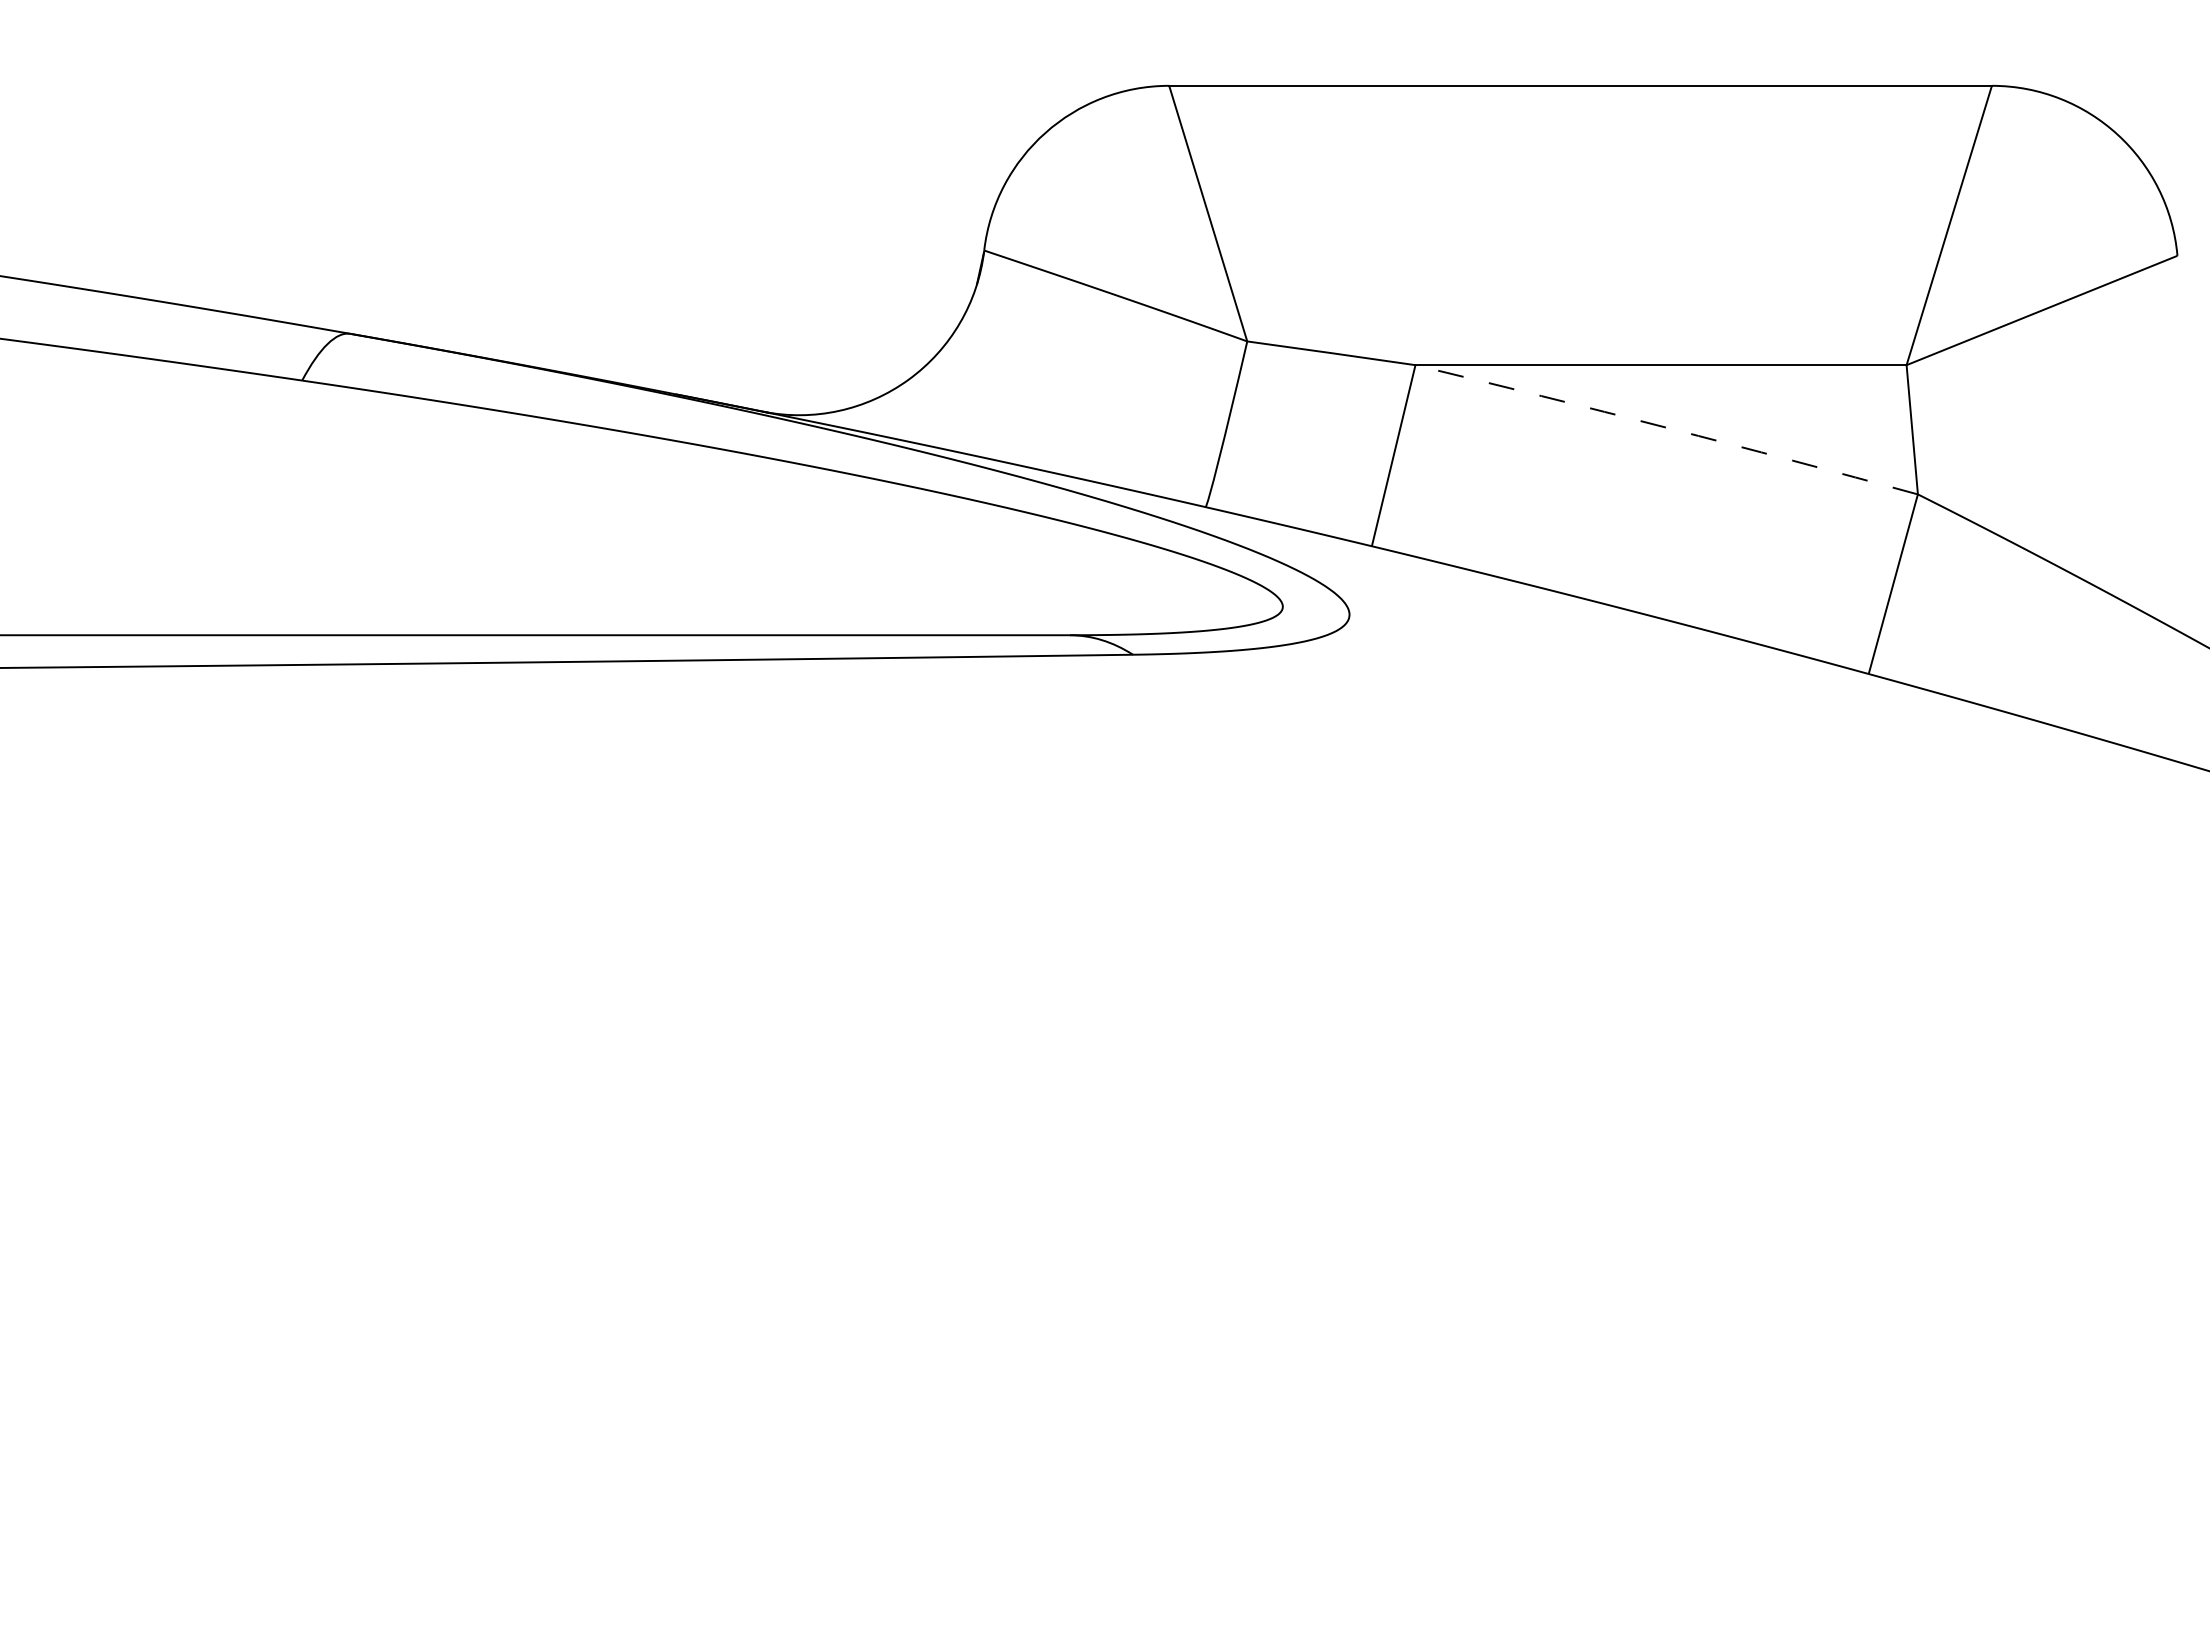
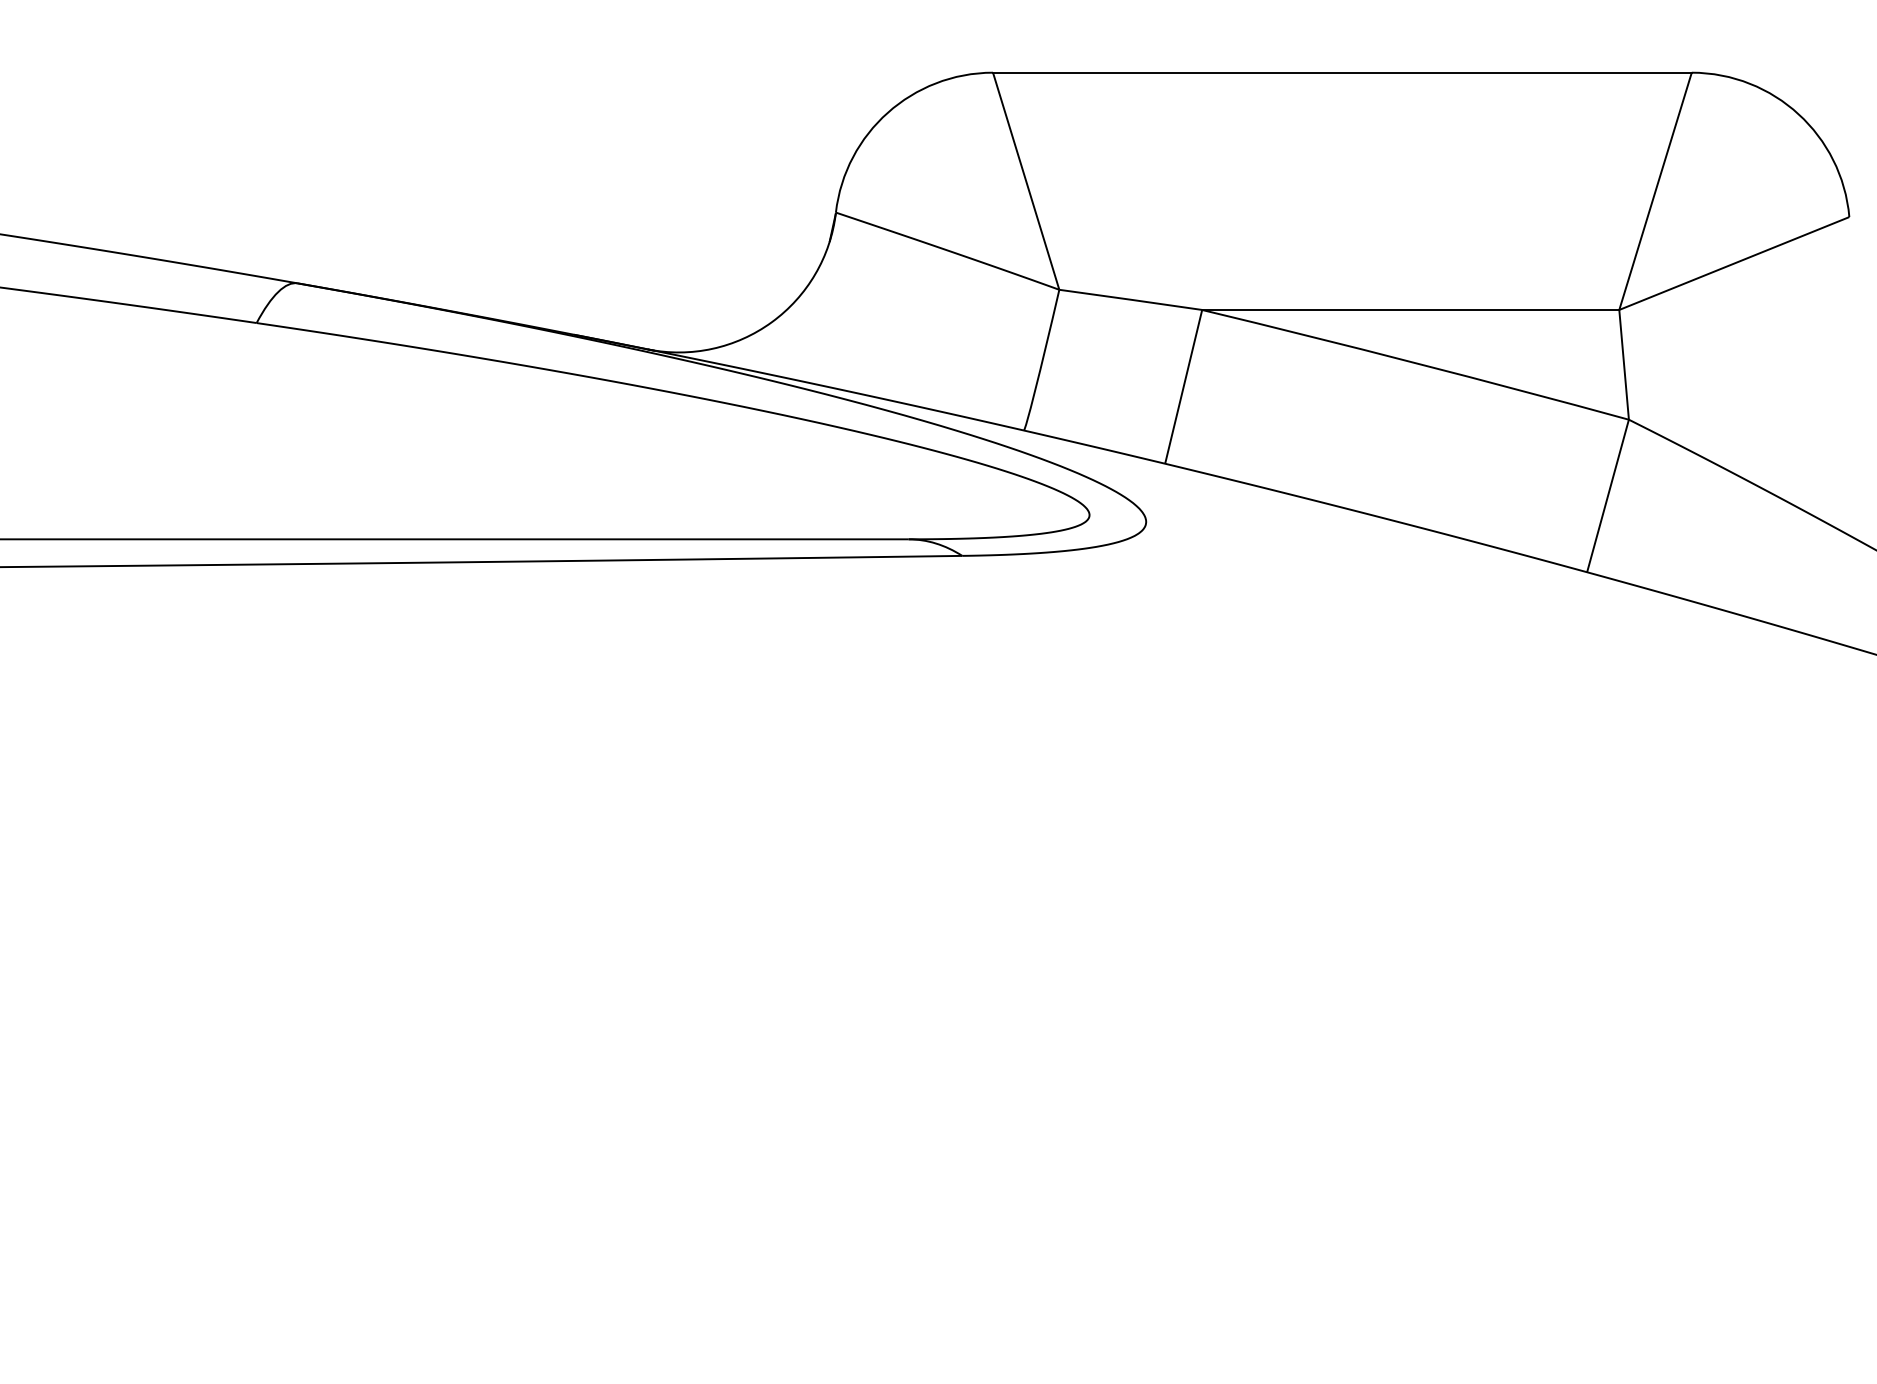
arc: (1667, 427) -> (1416, 362), dashed -> solid

